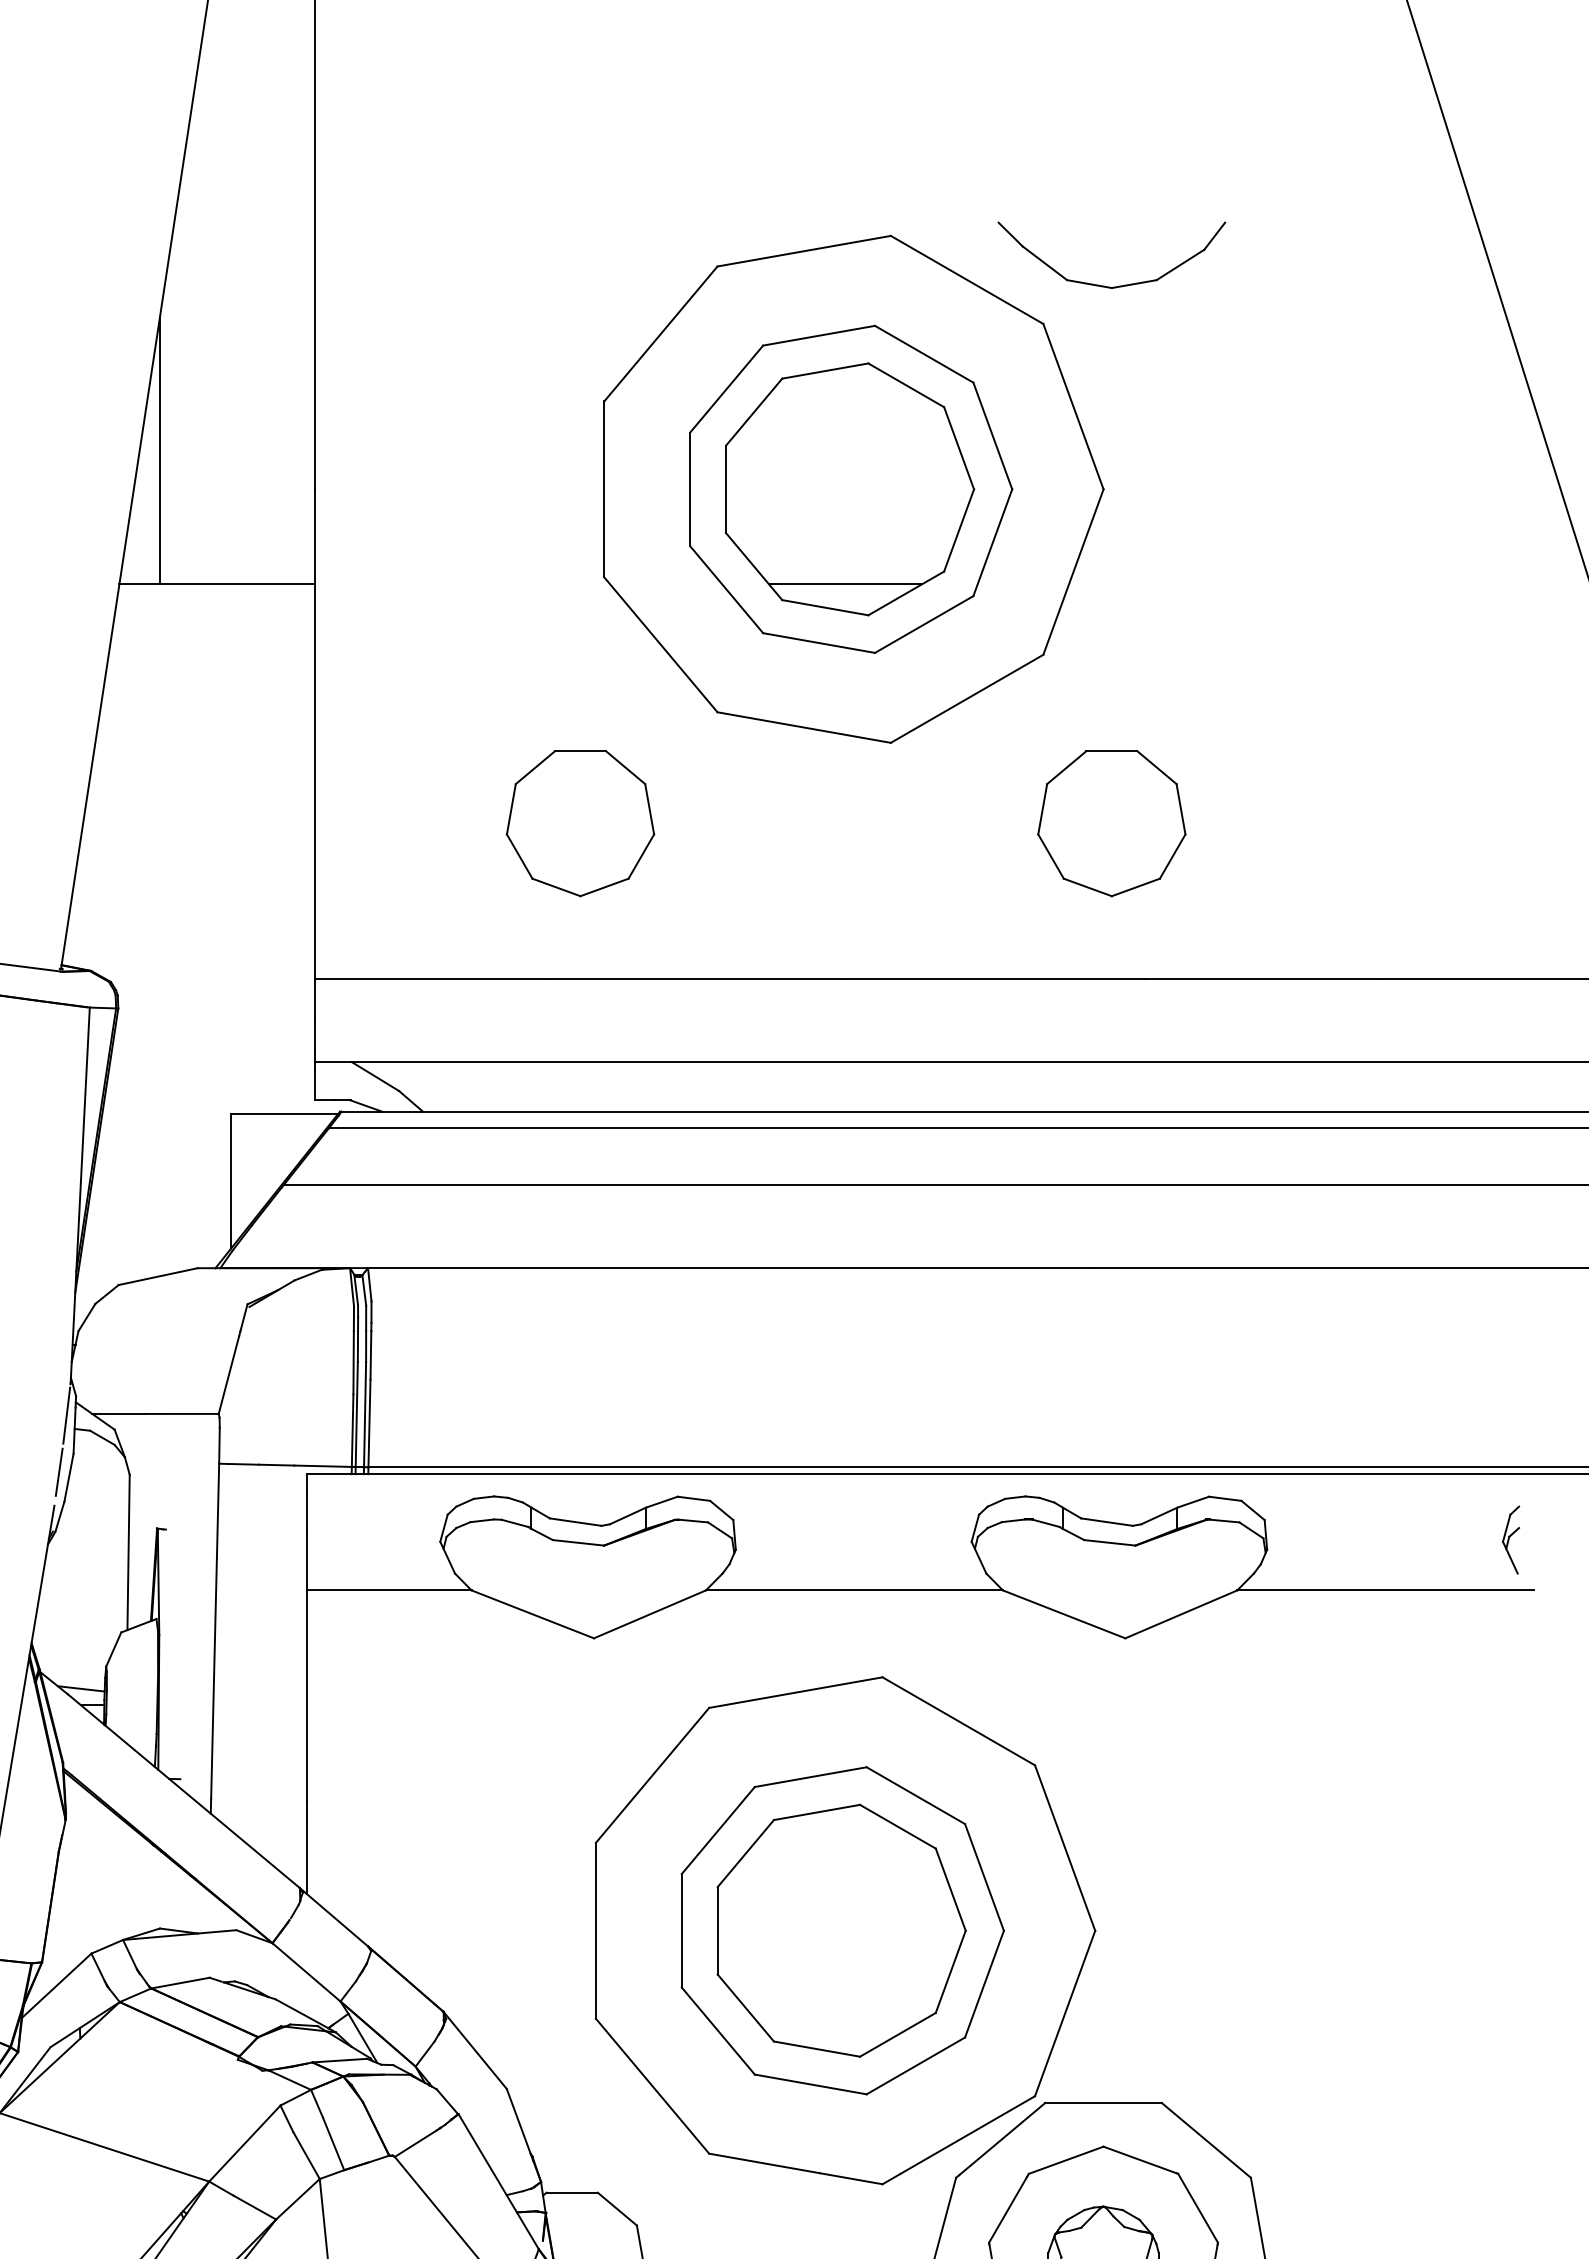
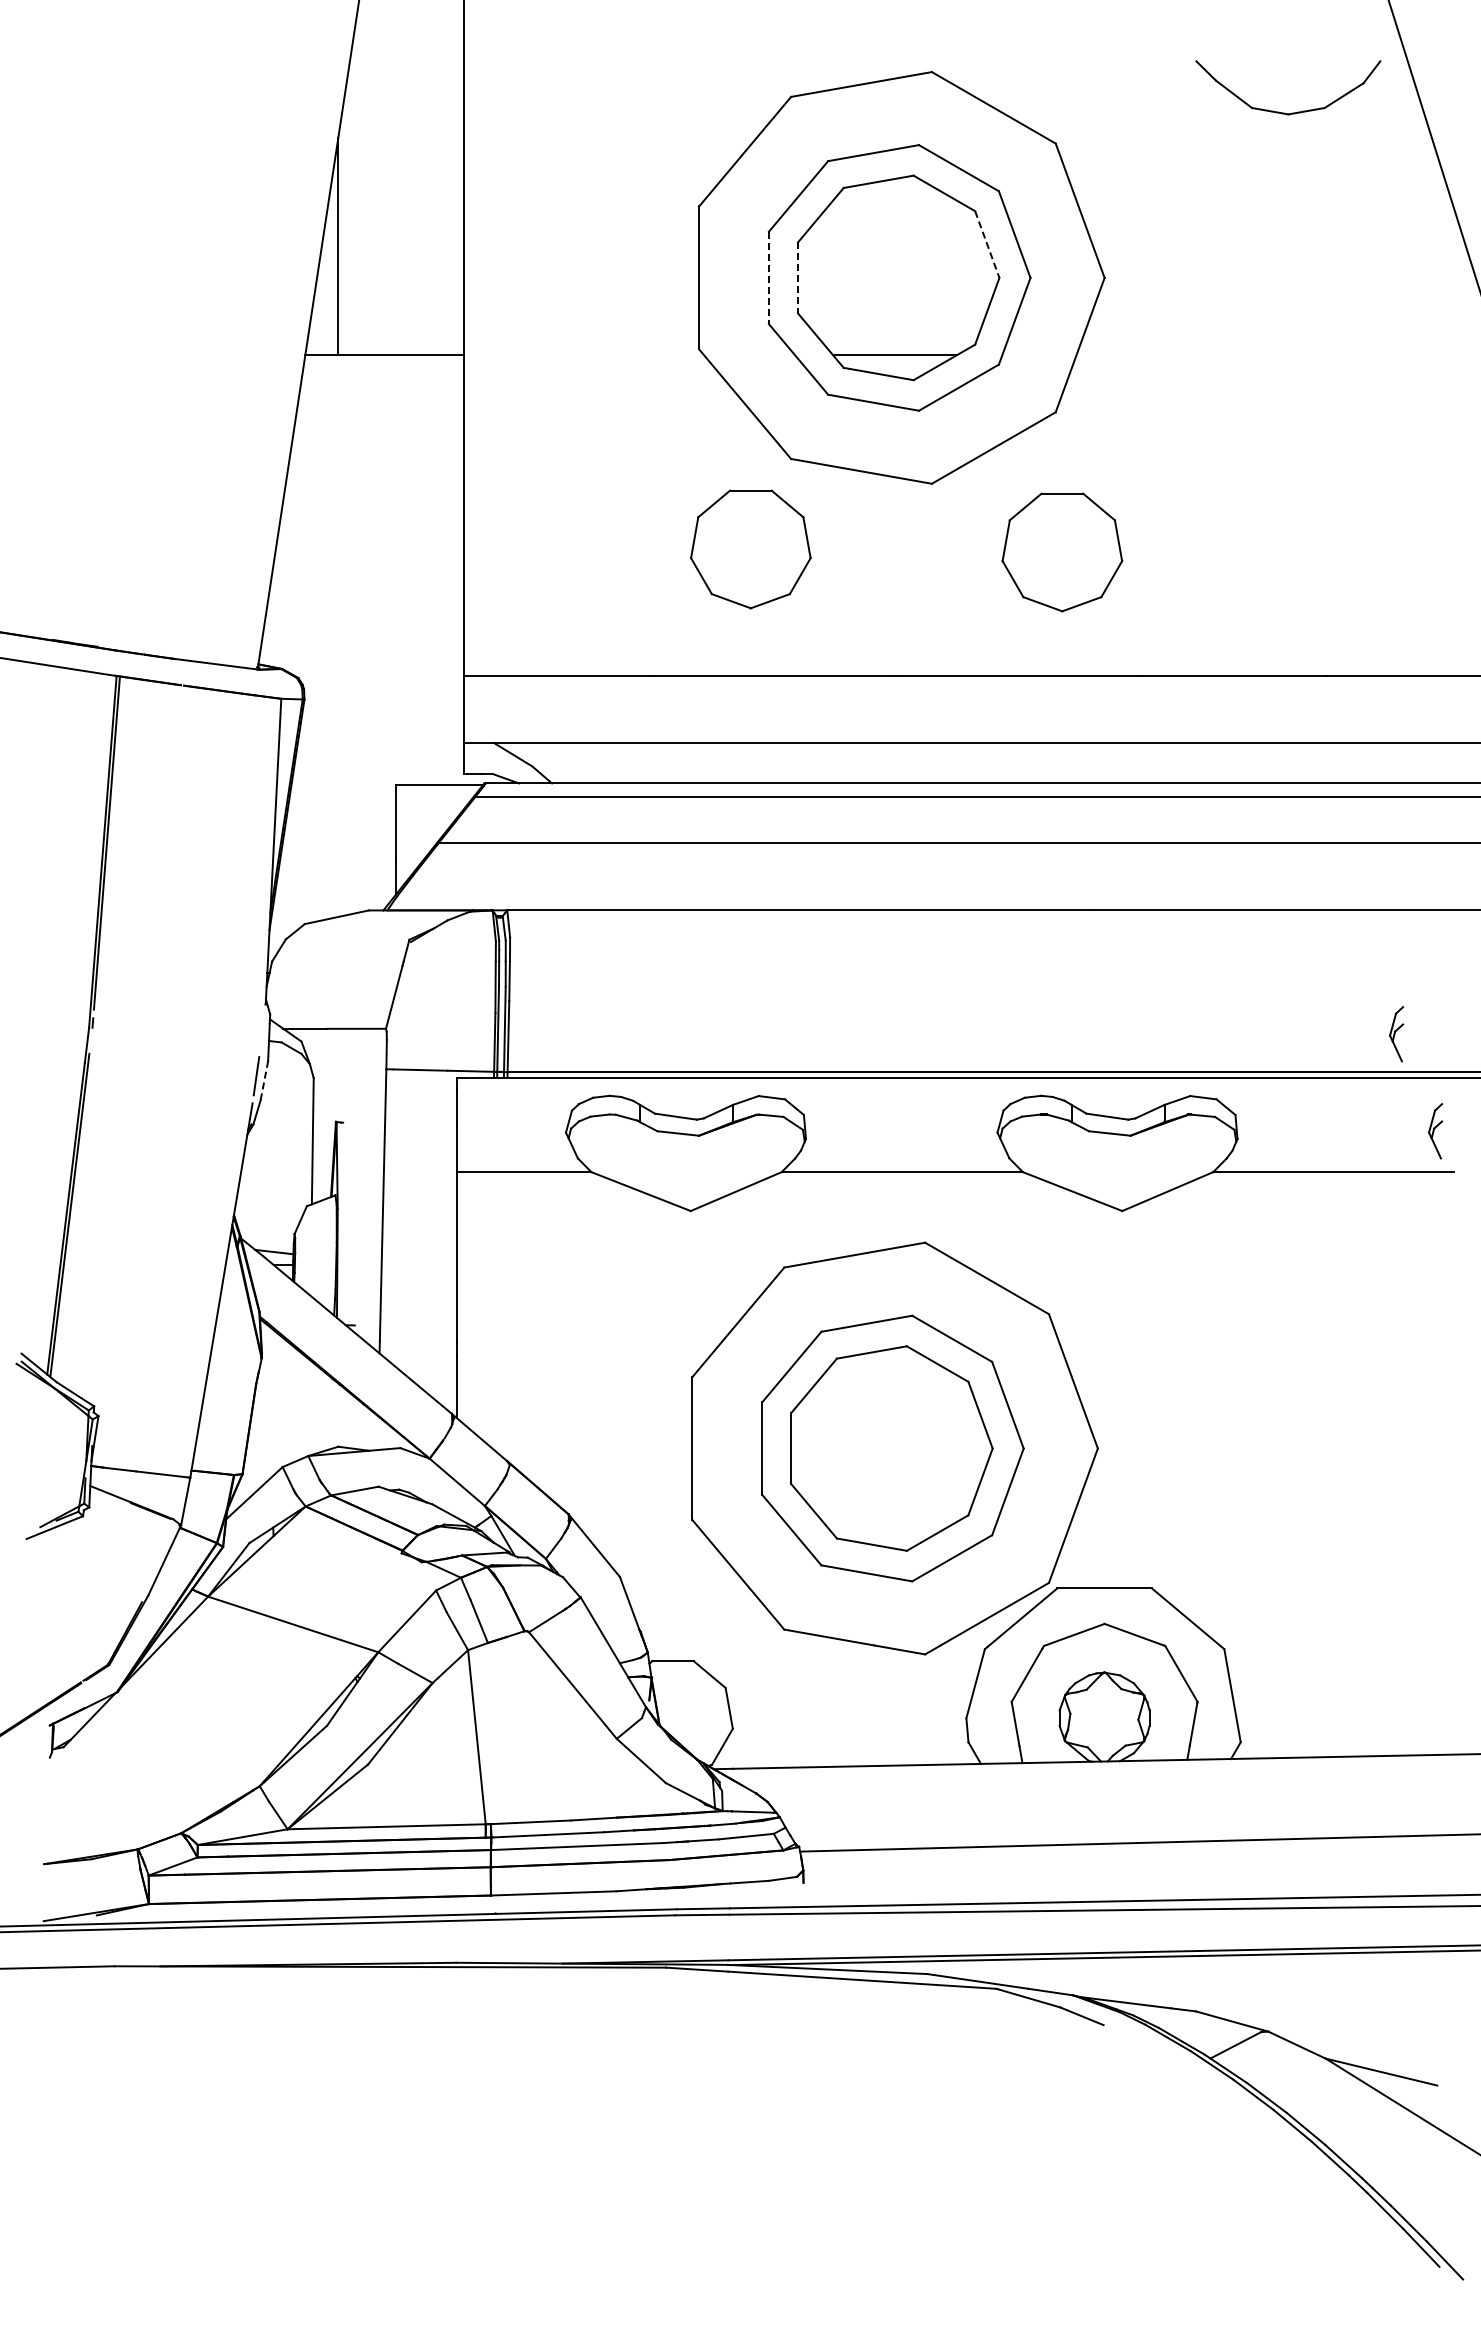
part: (1107, 285) -> (1284, 112), moved
line: (959, 448) -> (987, 244), solid -> dashed
line: (726, 488) -> (798, 277), solid -> dashed
line: (689, 490) -> (768, 278), solid -> dashed
part: (580, 823) -> (750, 549), moved
part: (1112, 823) -> (1062, 552), moved
line: (66, 1414) -> (262, 1029), removed
part: (1462, 1420) -> (1396, 1034), added
line: (69, 1477) -> (264, 1080), solid -> dashed

